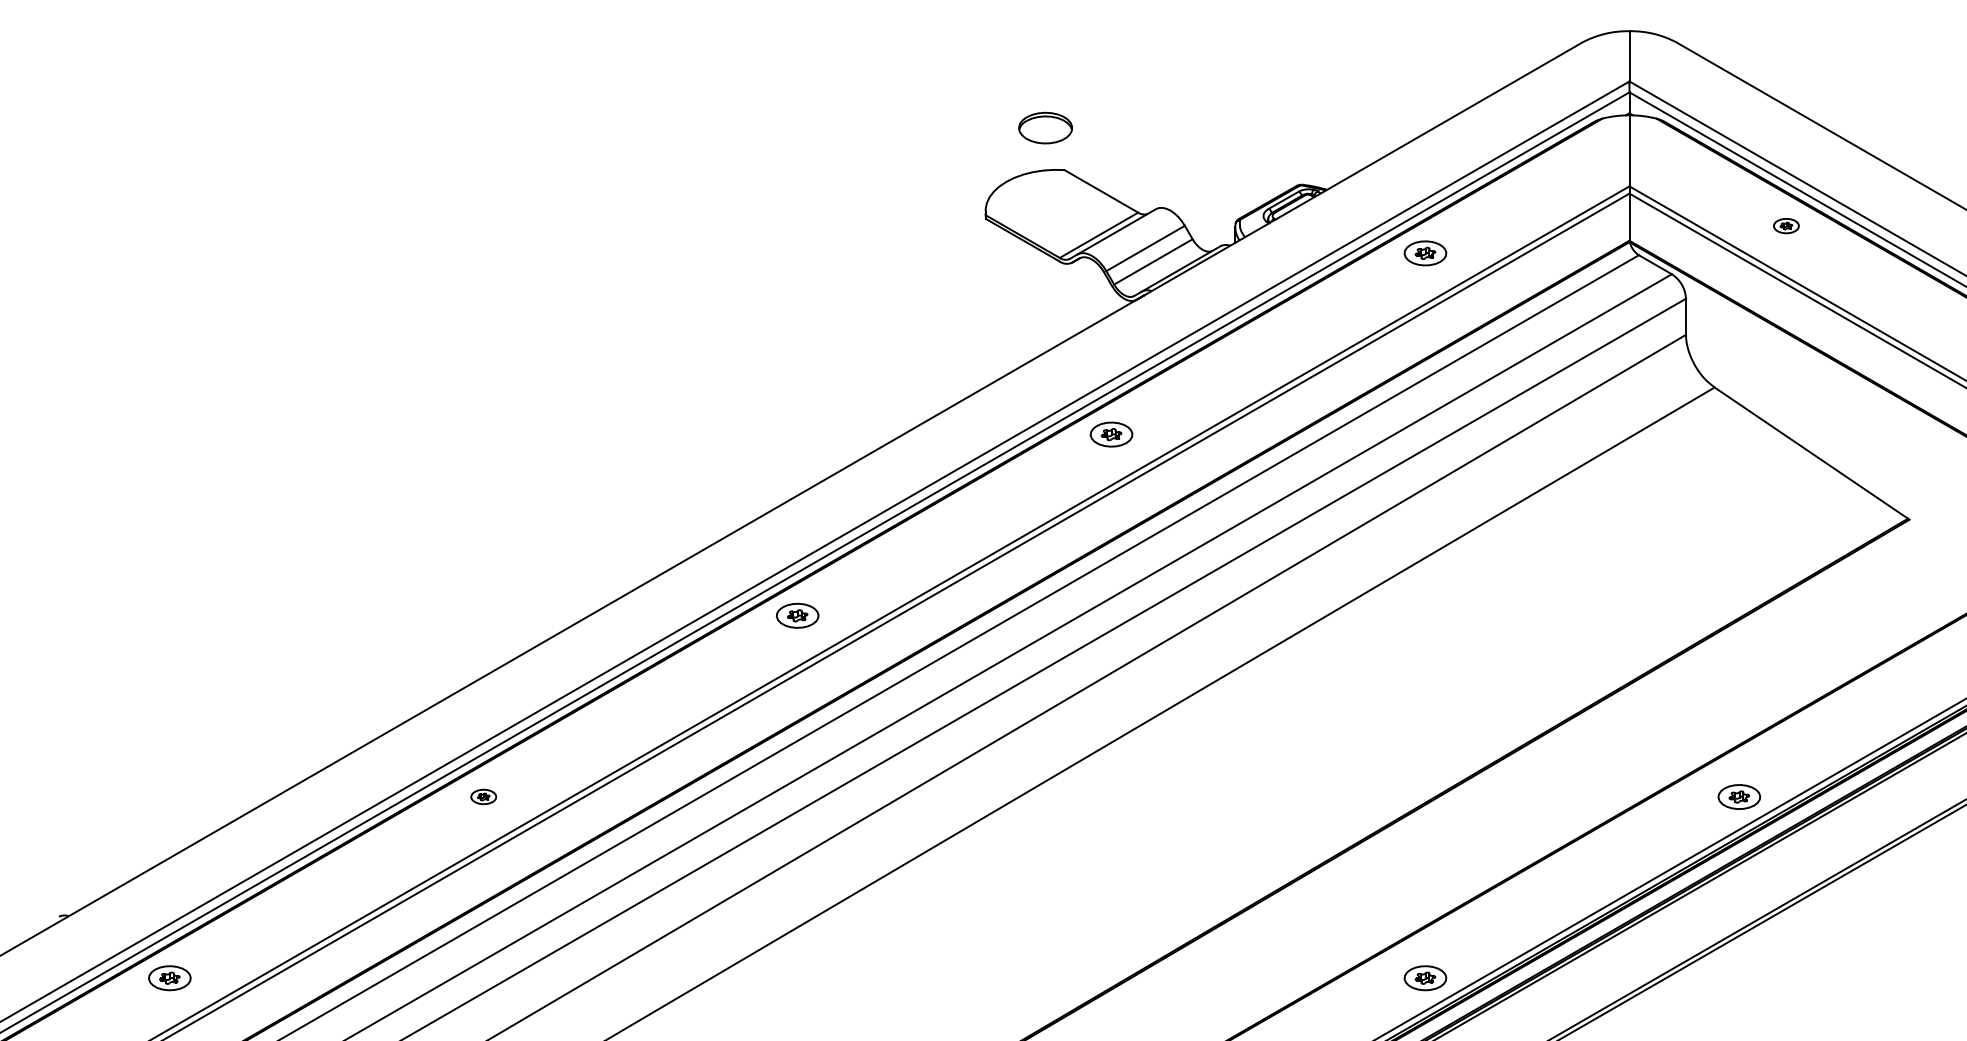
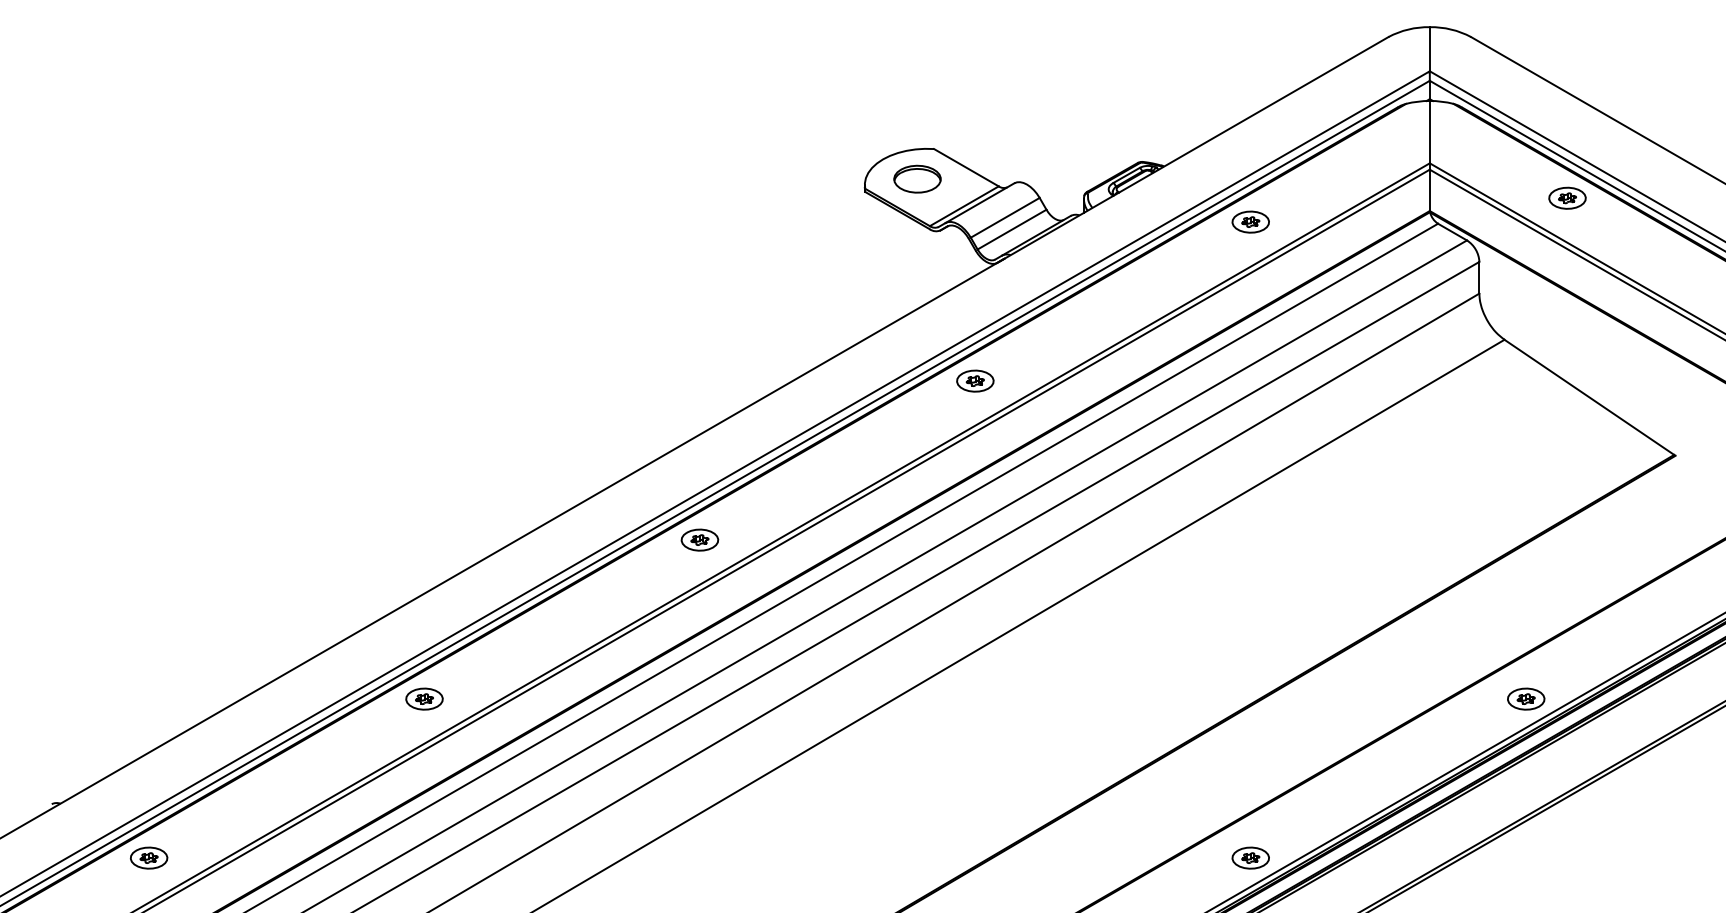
part: (1045, 127) -> (917, 178), moved
part: (1786, 225) -> (1567, 197), size x1.67
part: (483, 796) -> (424, 698), size x1.67

